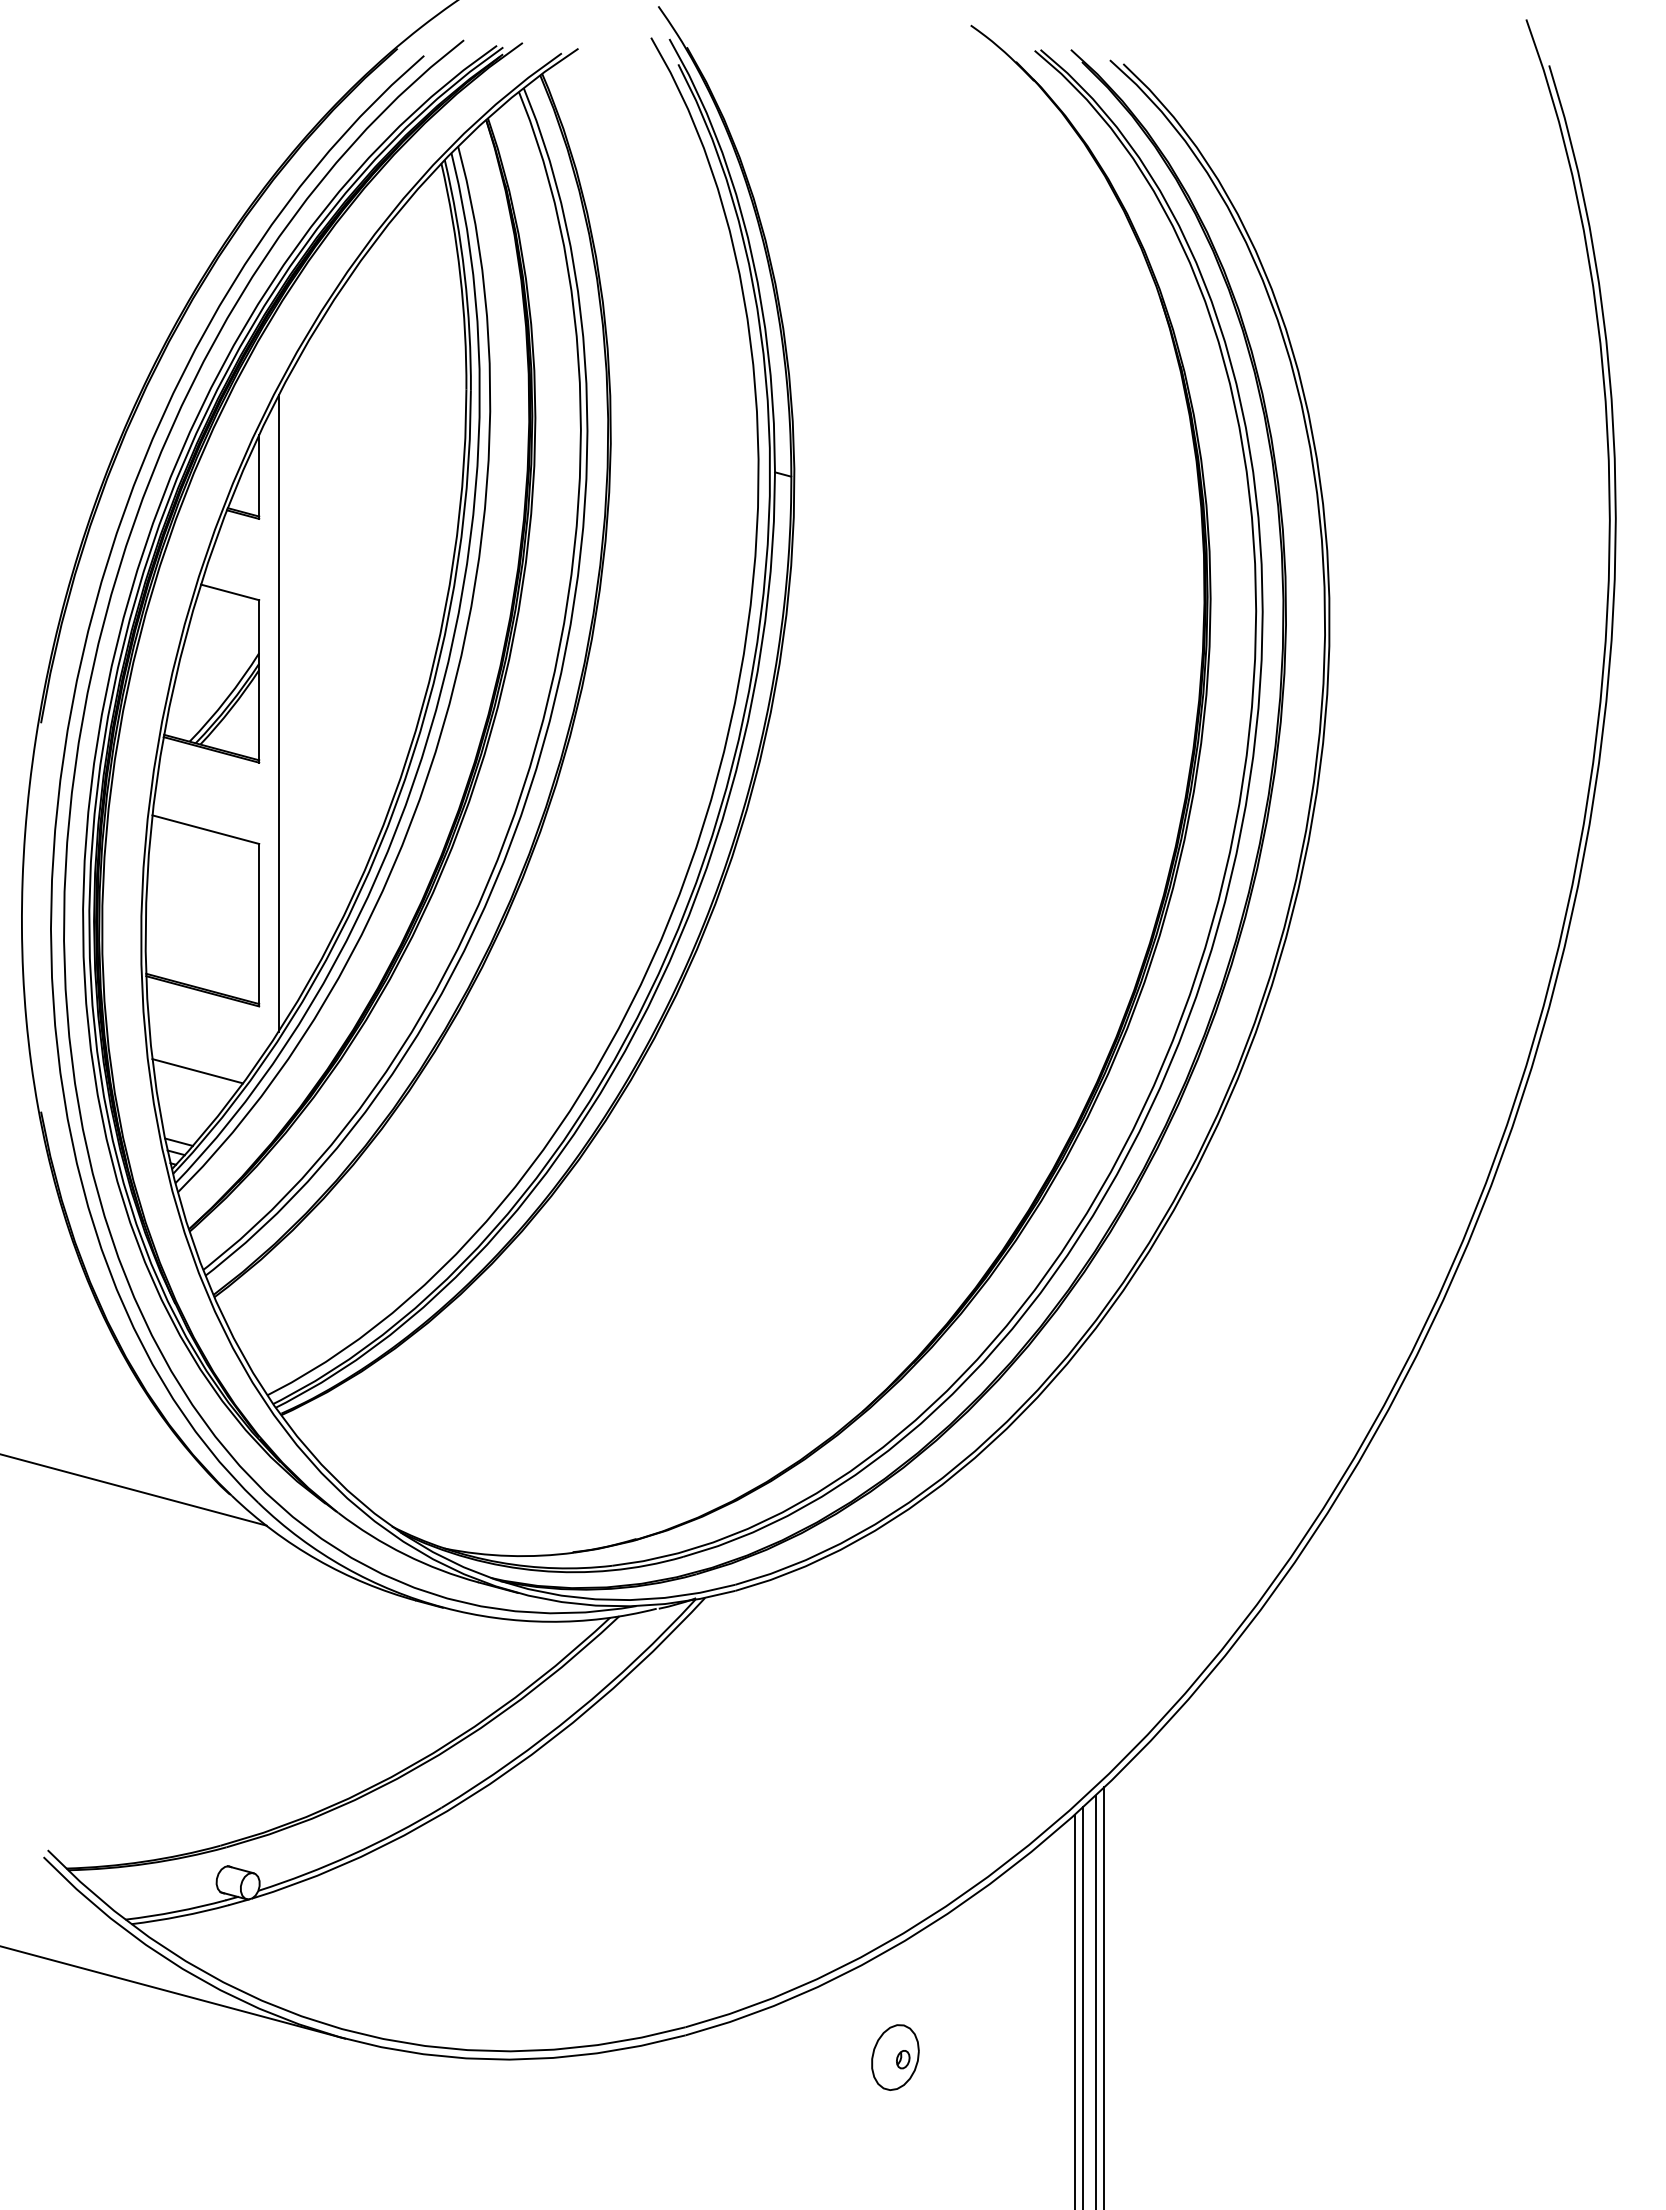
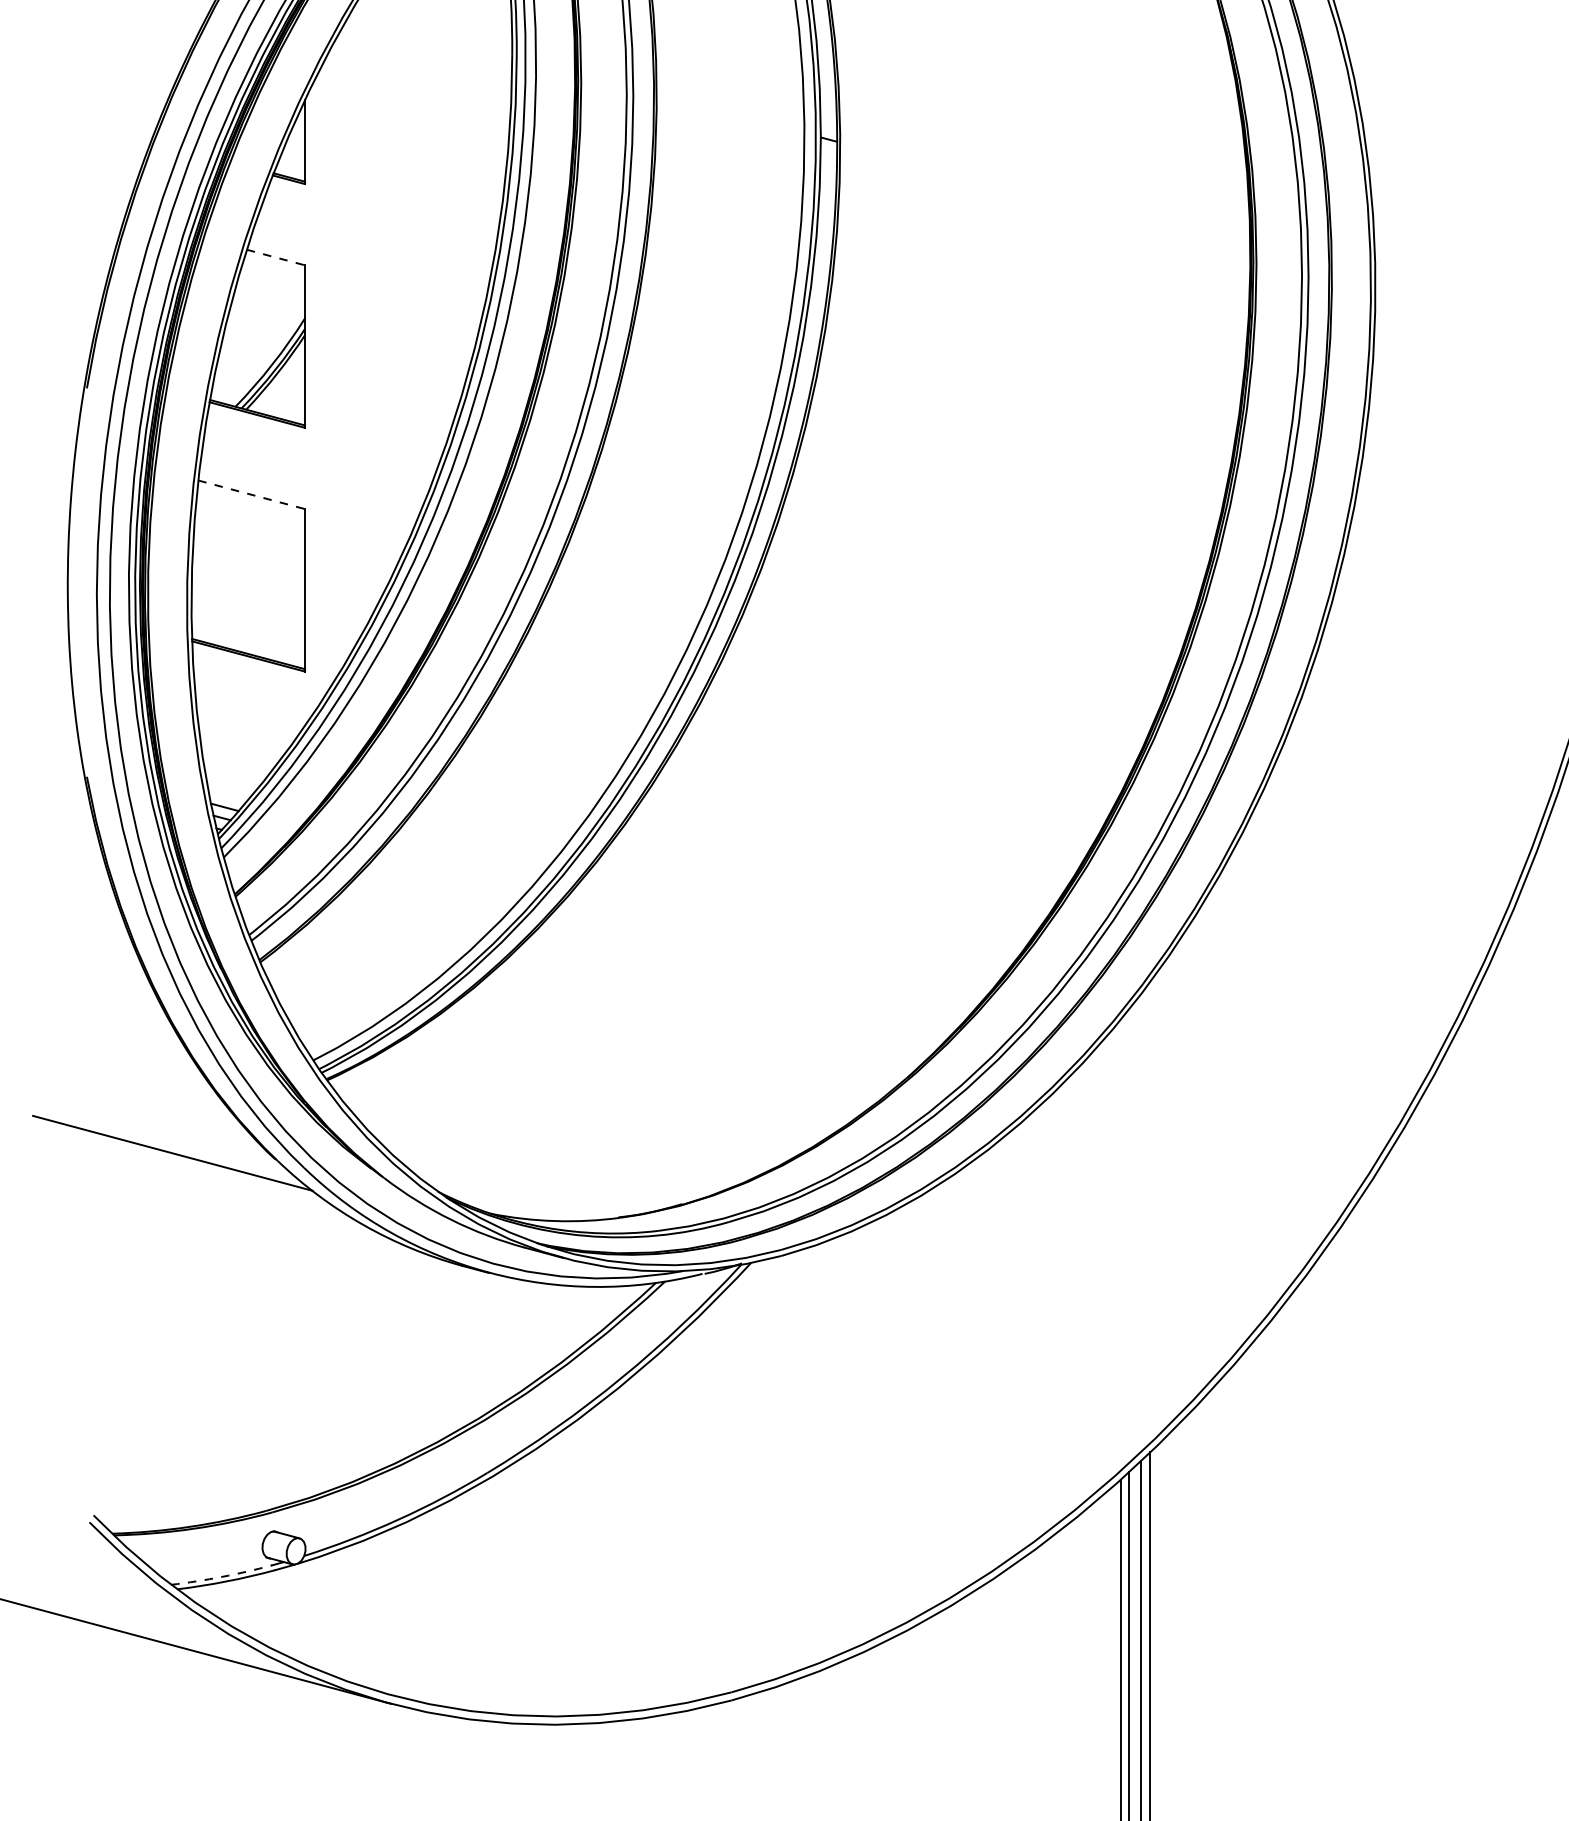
line: (230, 592) -> (276, 257), solid -> dashed
line: (278, 713) -> (324, 378), removed
line: (206, 829) -> (252, 494), solid -> dashed
line: (197, 1071) -> (243, 736), removed
arc: (176, 1911) -> (222, 1576), solid -> dashed
part: (895, 2057) -> (941, 1722), removed

